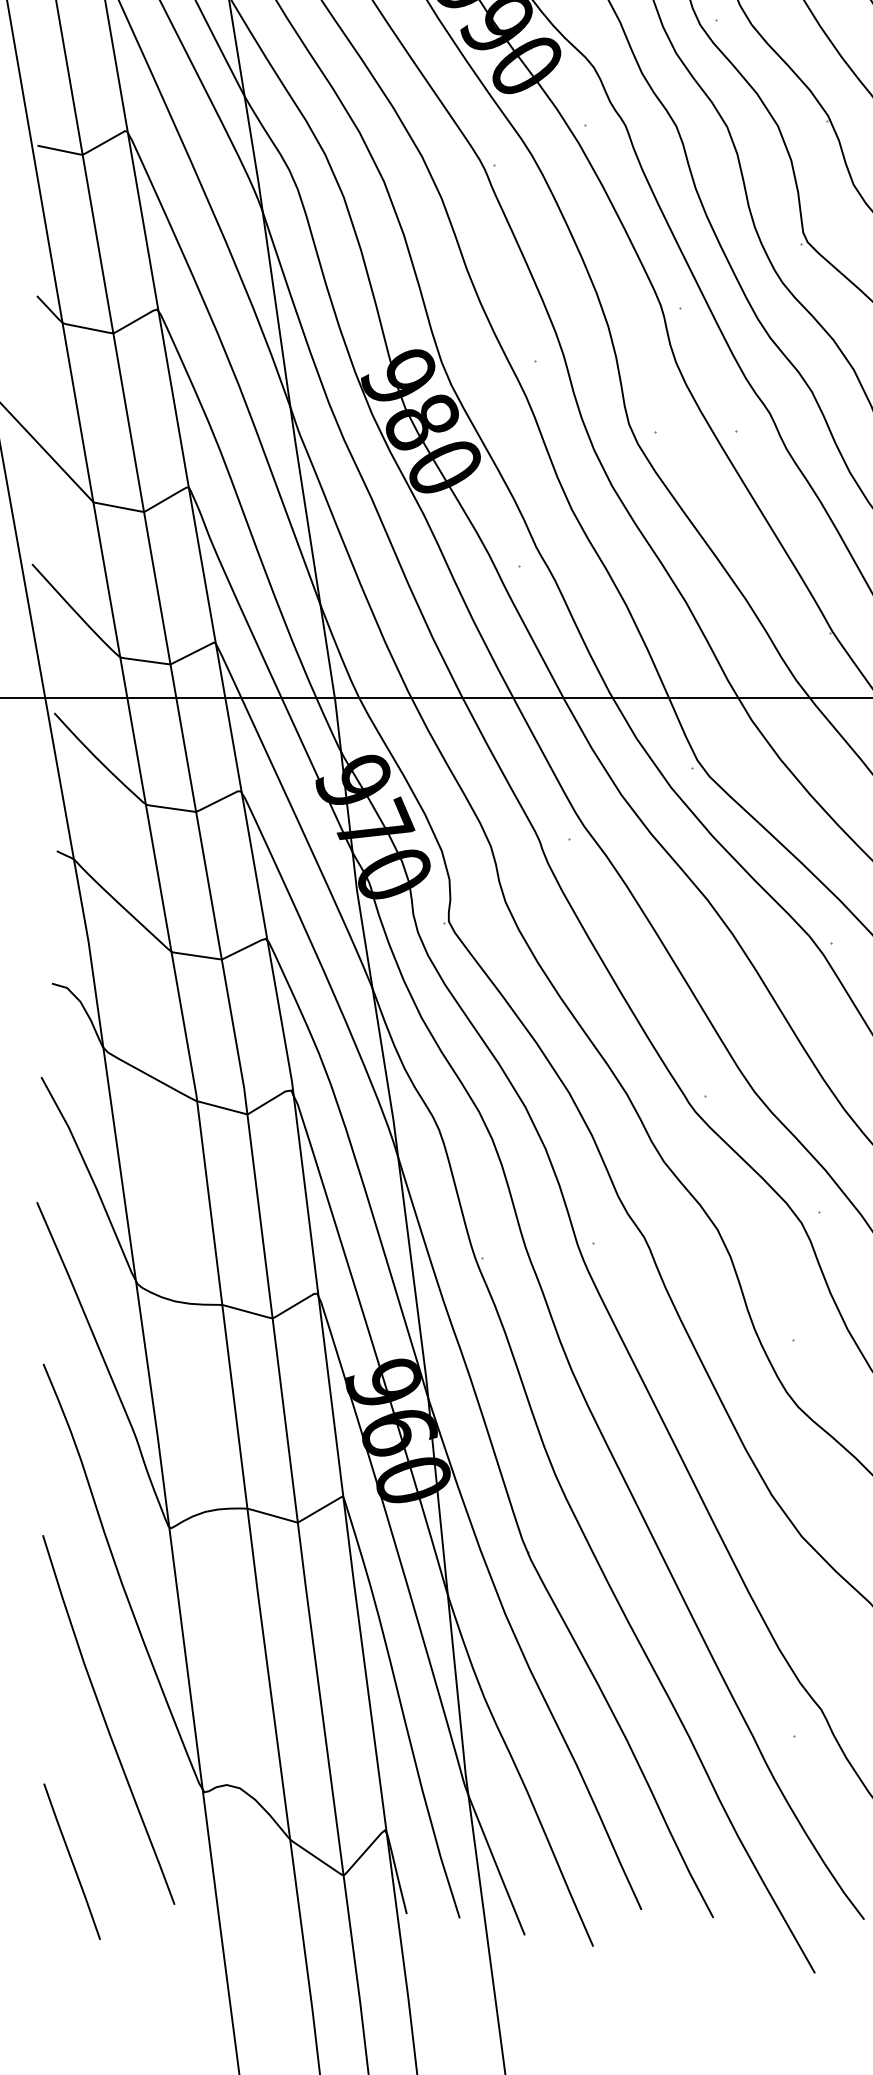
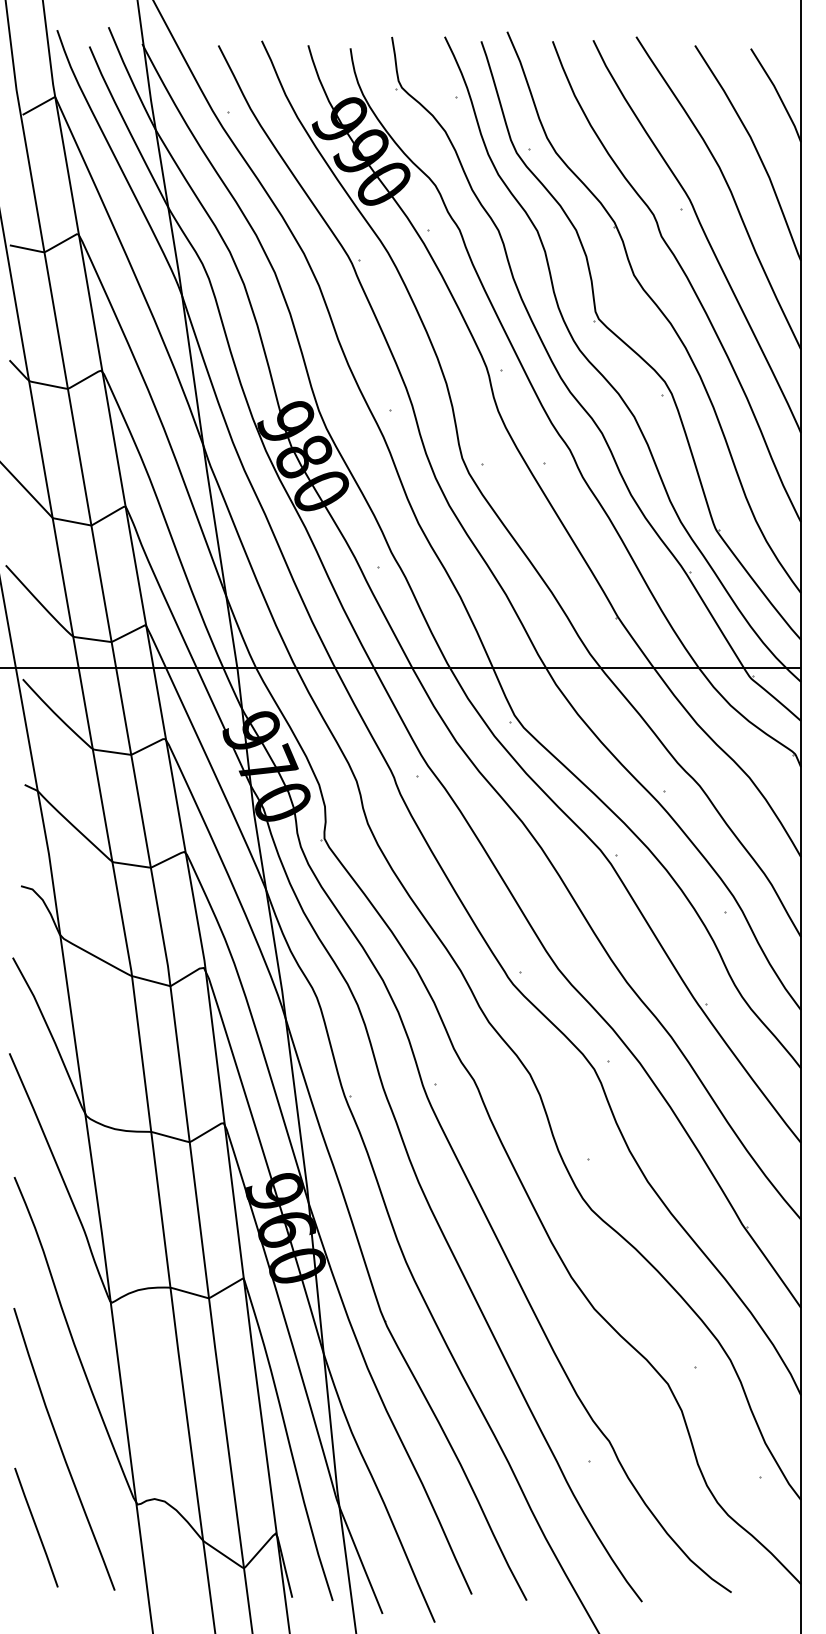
line: (72, 1861) -> (36, 1527), moved

